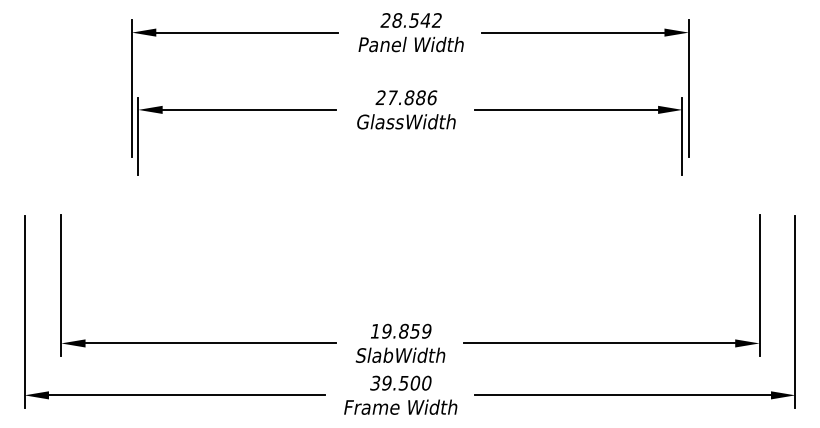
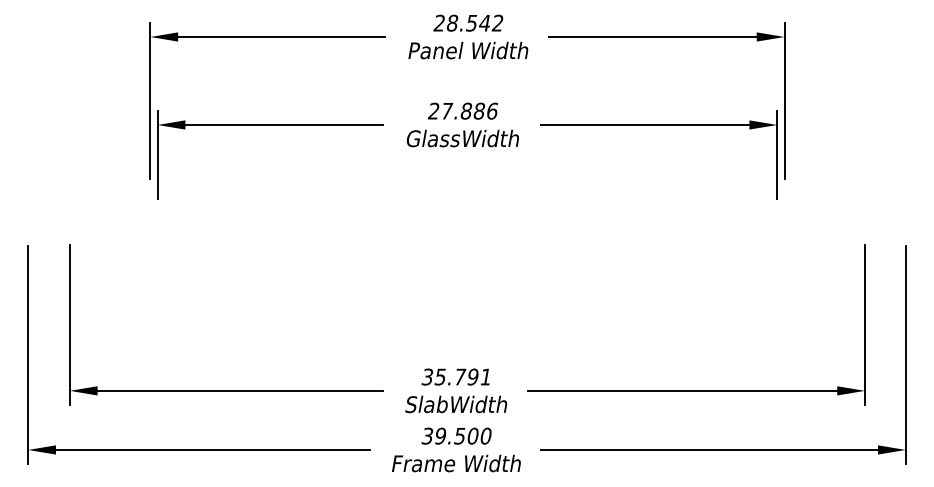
text: (400, 330) -> (456, 376), 19.859 -> 35.791

